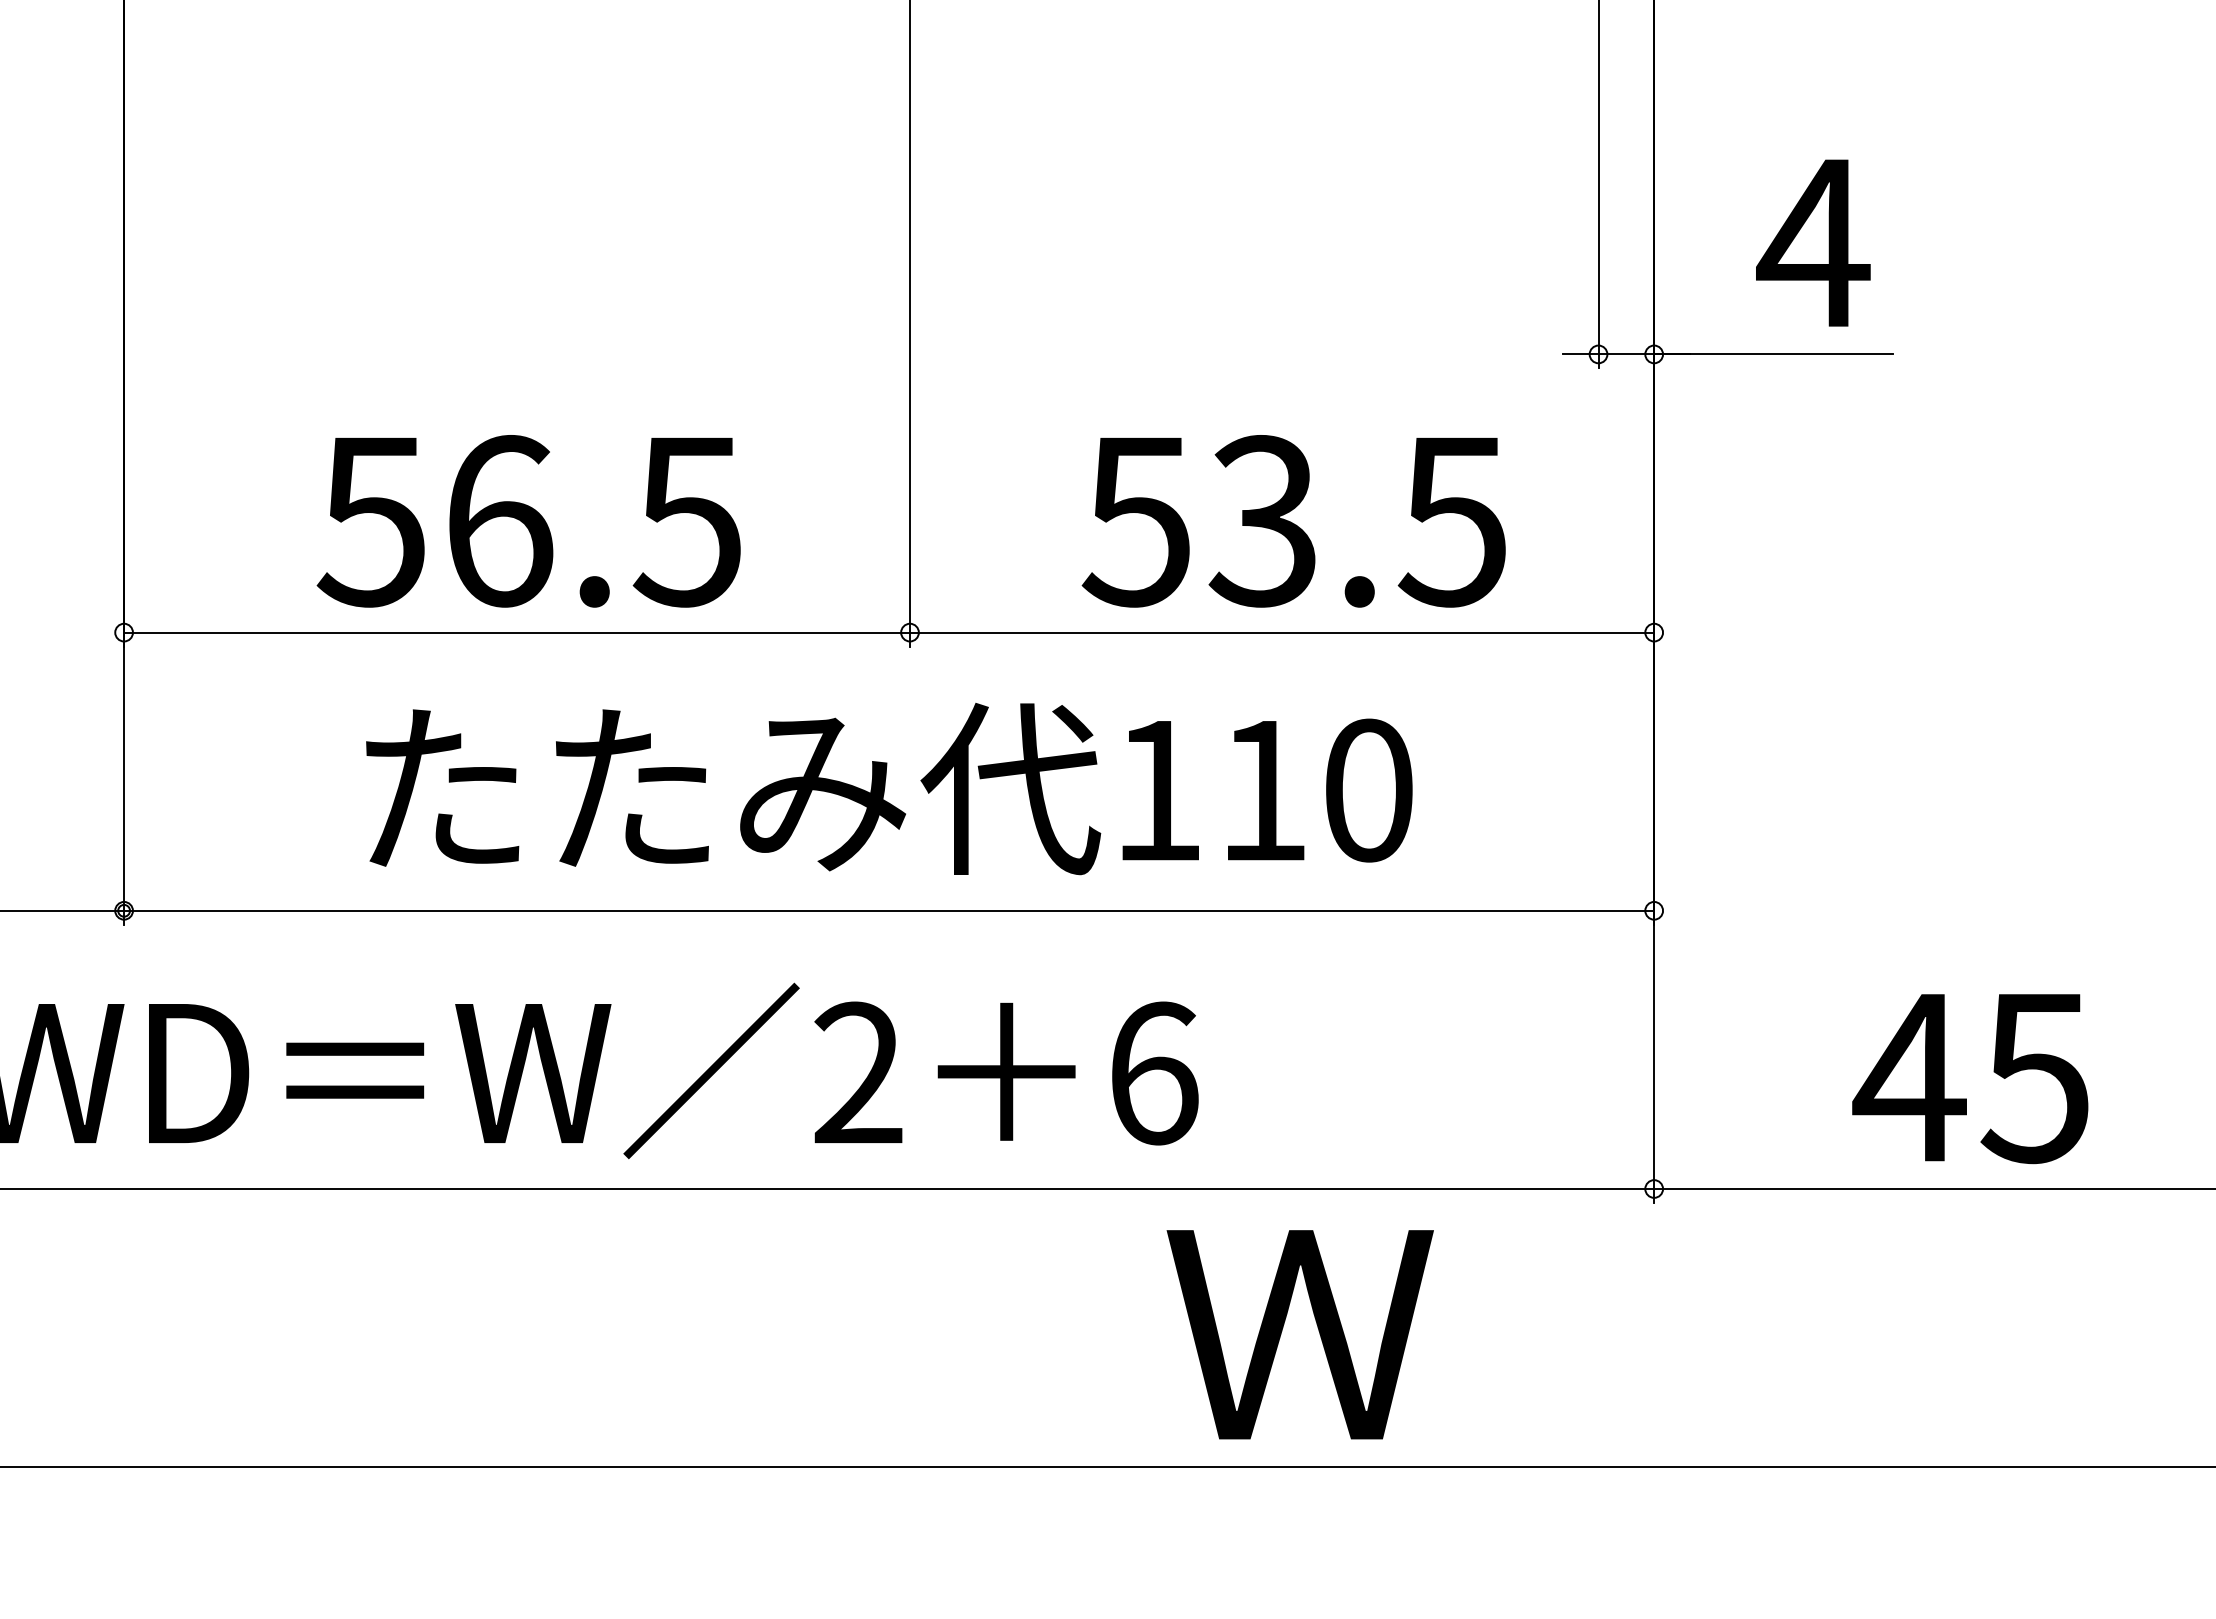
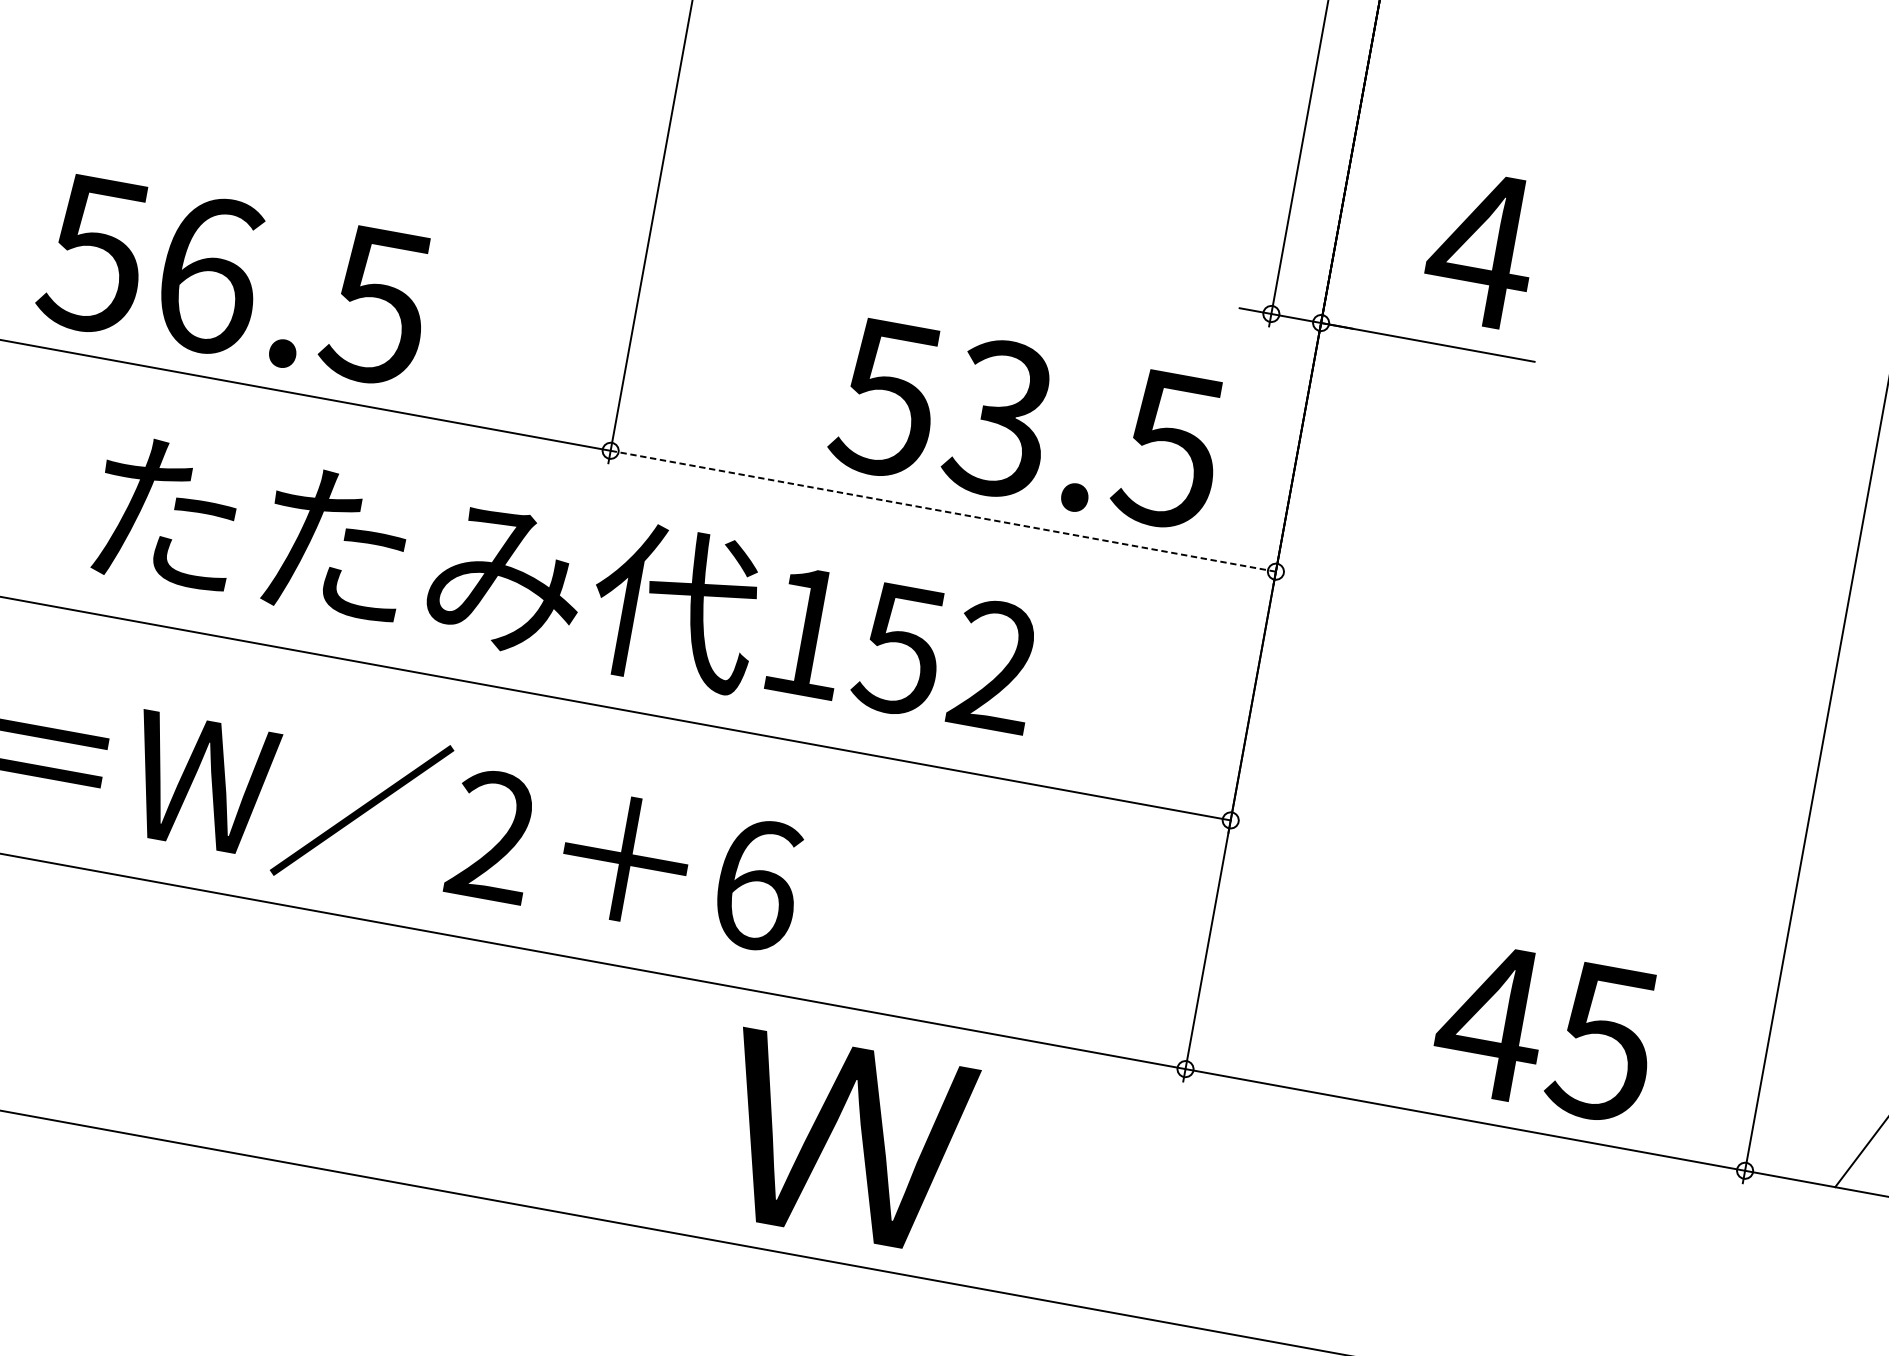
text: (528, 521) -> (234, 279), moved
text: (1293, 521) -> (1026, 423), moved
line: (1282, 632) -> (943, 511), solid -> dashed
text: (1314, 790) -> (946, 657), 110 -> 152
text: (1970, 1079) -> (1545, 1033), moved

